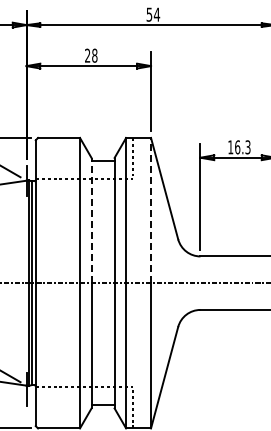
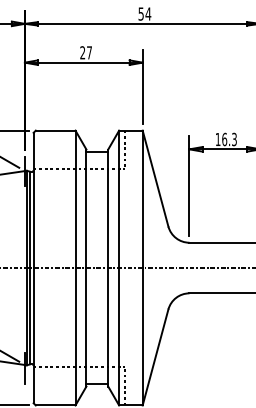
text: (94, 55) -> (89, 52), 28 -> 27
line: (151, 210) -> (143, 199), dashed -> solid
line: (91, 220) -> (86, 208), dashed -> solid

